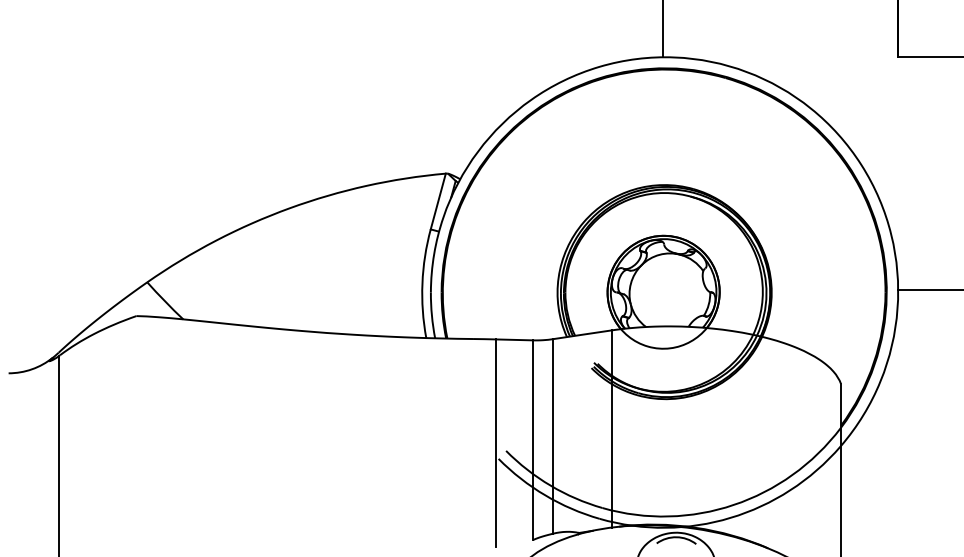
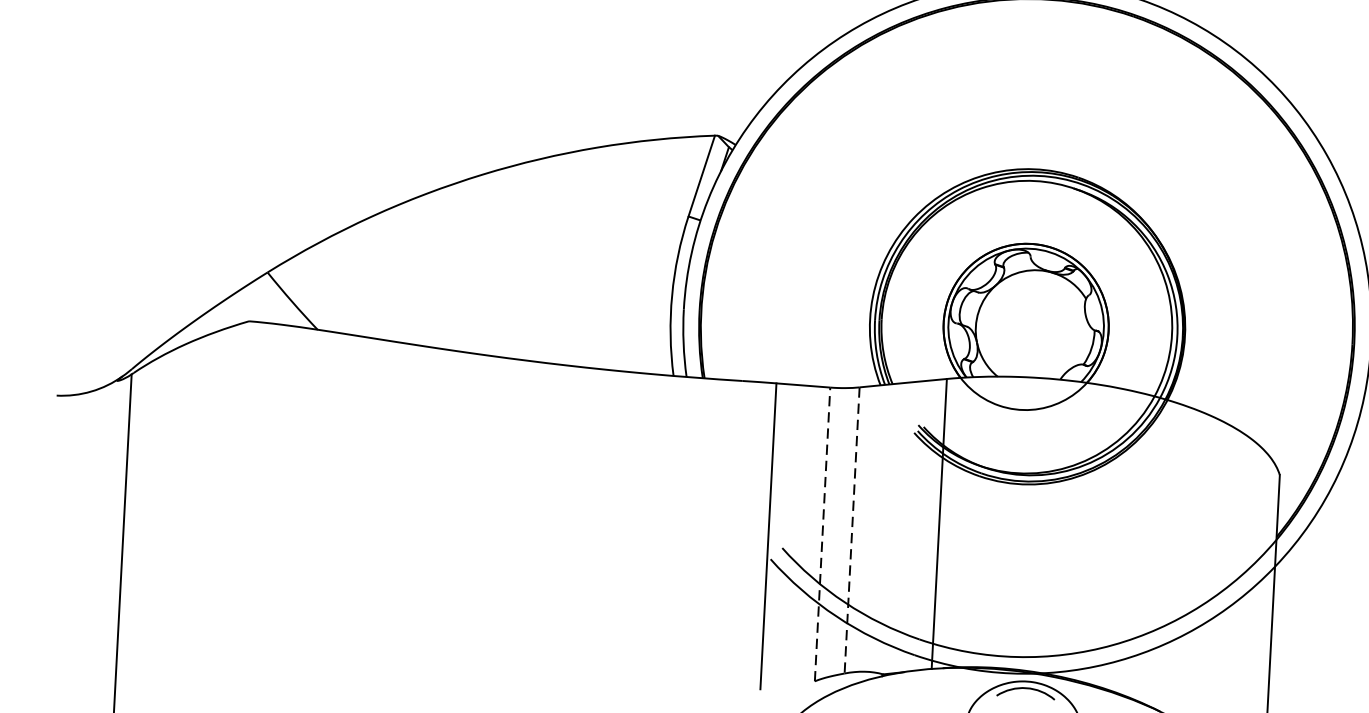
line: (552, 436) -> (851, 530), solid -> dashed
line: (532, 440) -> (821, 534), solid -> dashed

